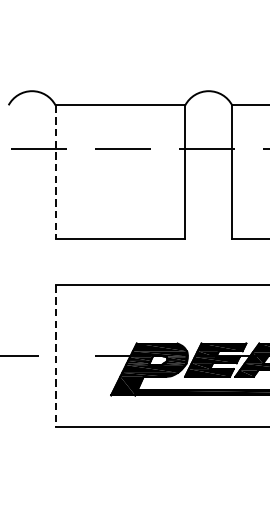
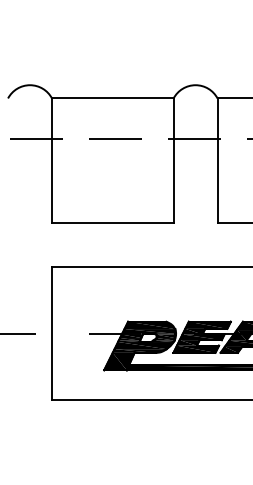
line: (56, 172) -> (52, 161), dashed -> solid
line: (56, 357) -> (52, 334), dashed -> solid

